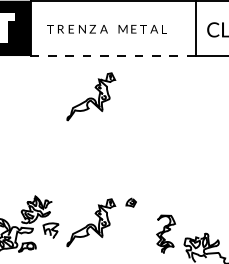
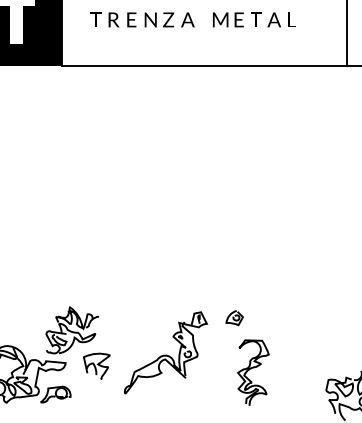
line: (113, 55) -> (204, 65), dashed -> solid
part: (91, 96) -> (166, 135), removed
part: (166, 233) -> (254, 371), moved

